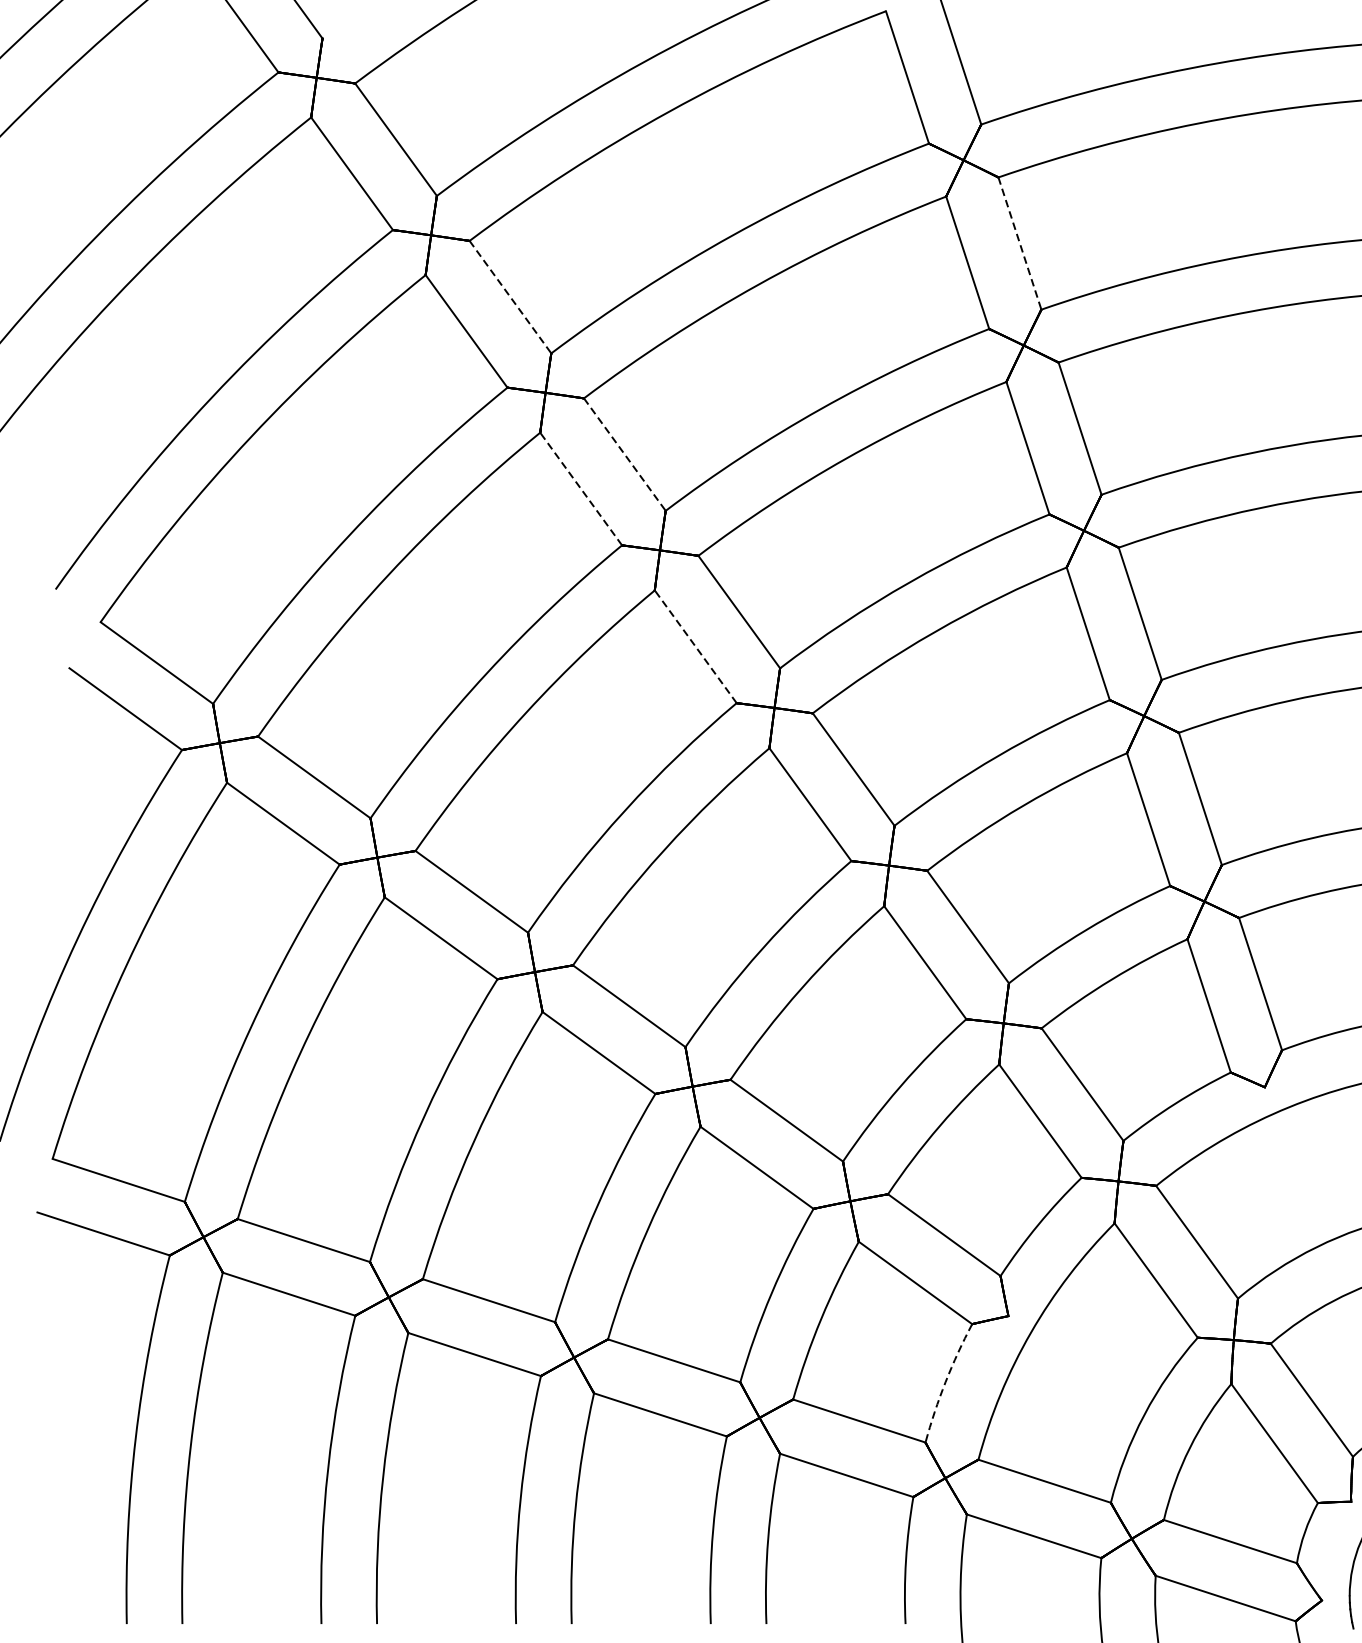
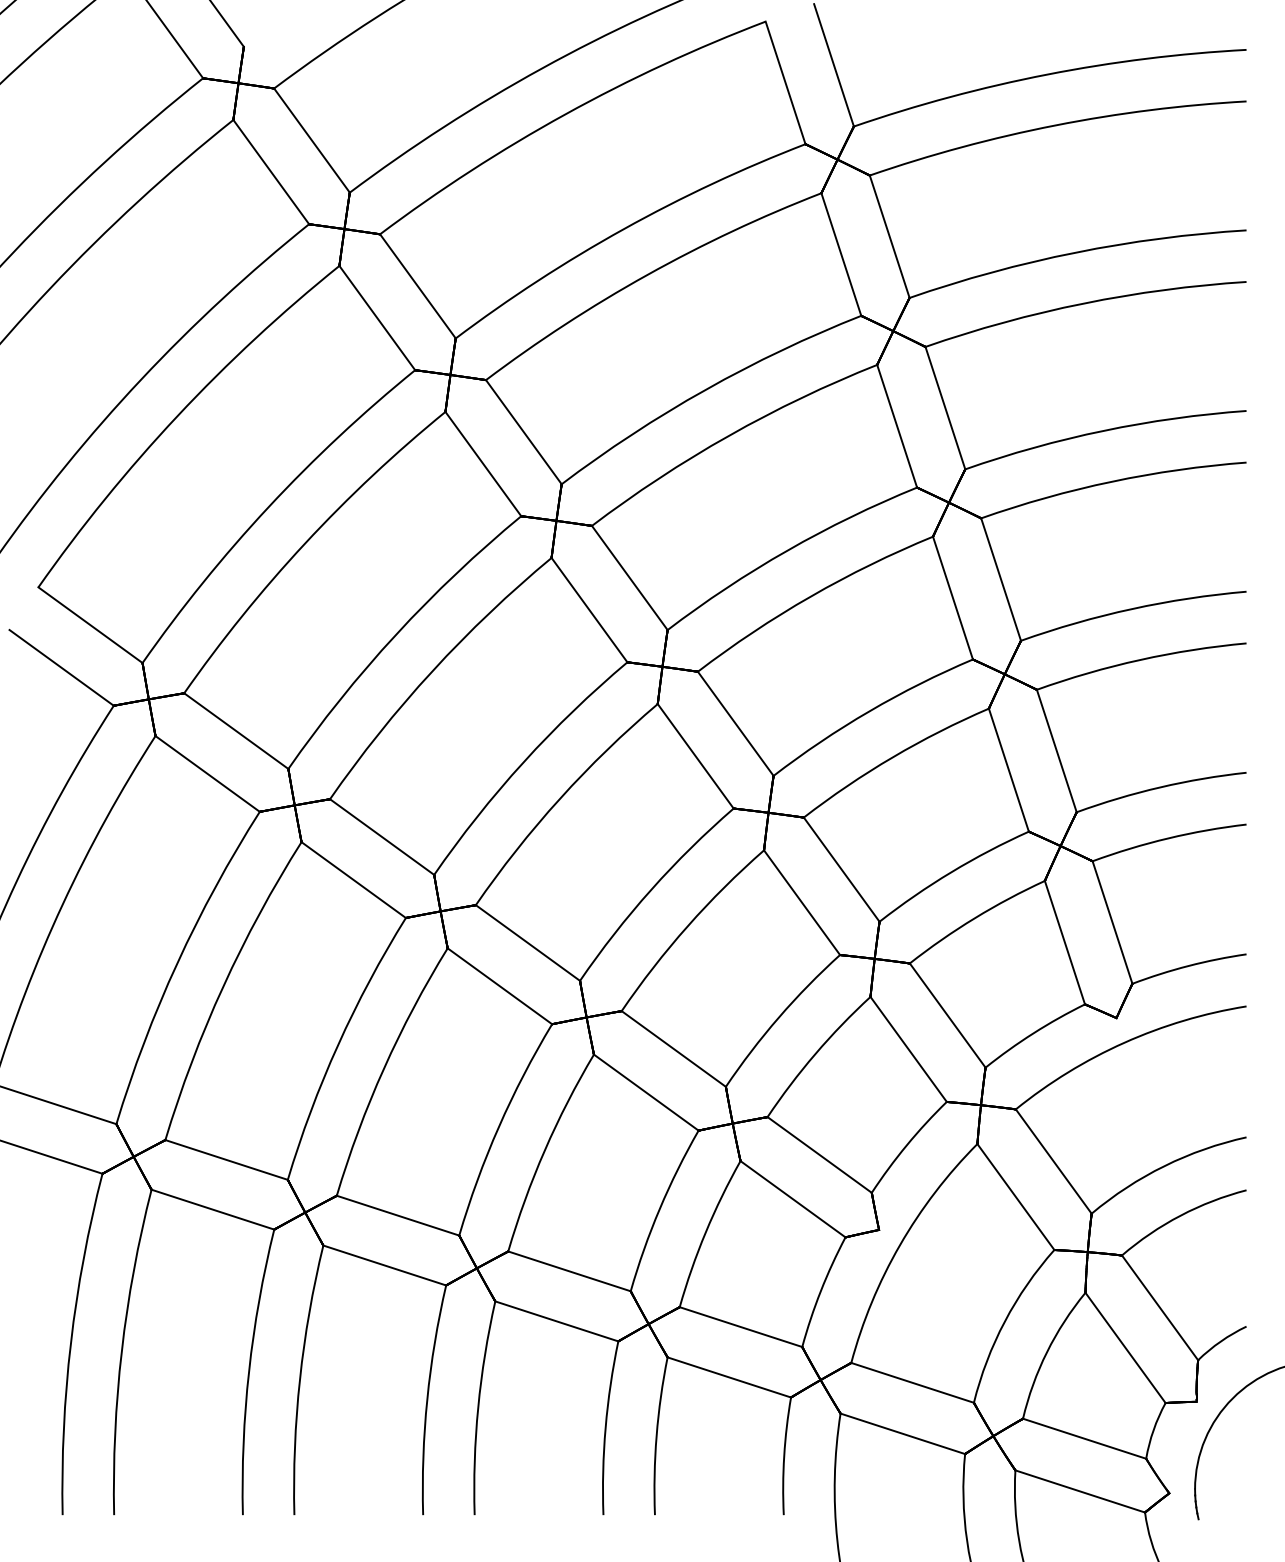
line: (1019, 244) -> (889, 237), dashed -> solid
line: (511, 297) -> (418, 286), dashed -> solid
line: (625, 454) -> (524, 432), dashed -> solid
line: (581, 488) -> (483, 463), dashed -> solid
line: (695, 647) -> (589, 610), dashed -> solid
arc: (945, 1382) -> (820, 1291), dashed -> solid

